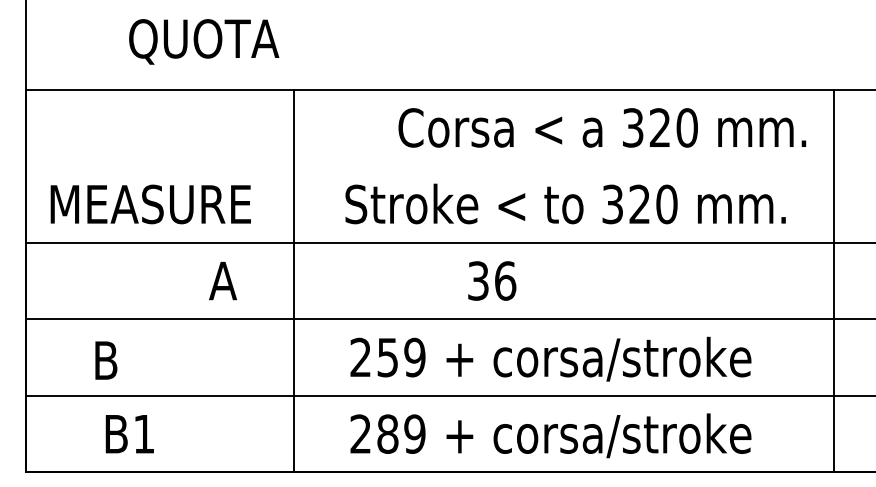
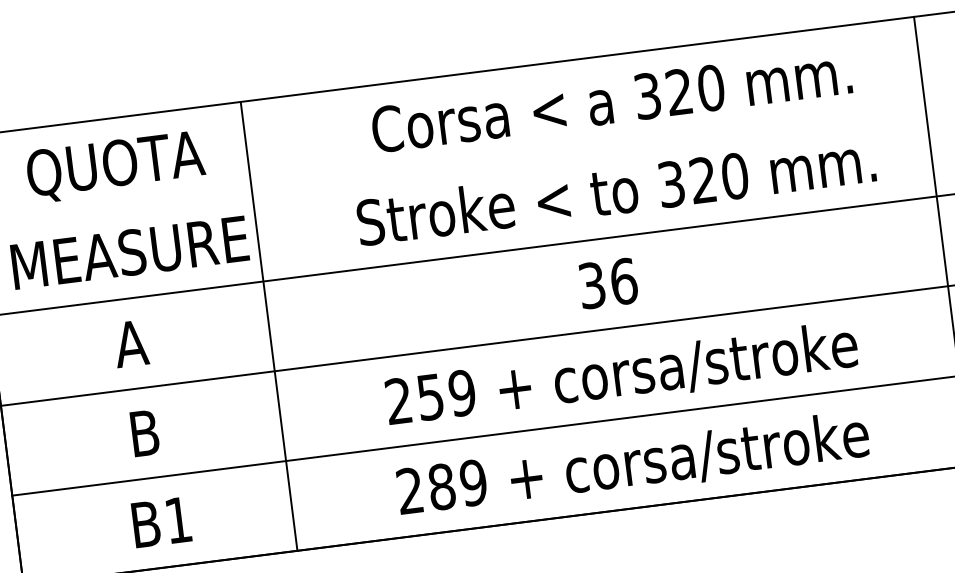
text: (204, 41) -> (116, 166), moved
text: (602, 127) -> (611, 100), moved
line: (293, 280) -> (268, 325), moved
text: (492, 280) -> (608, 282), moved
text: (222, 281) -> (130, 344), moved
text: (106, 360) -> (145, 433), moved
text: (129, 434) -> (161, 522), moved

